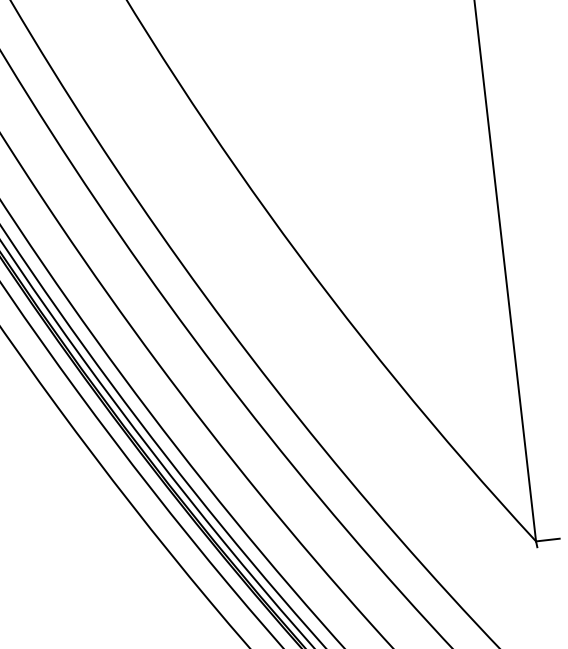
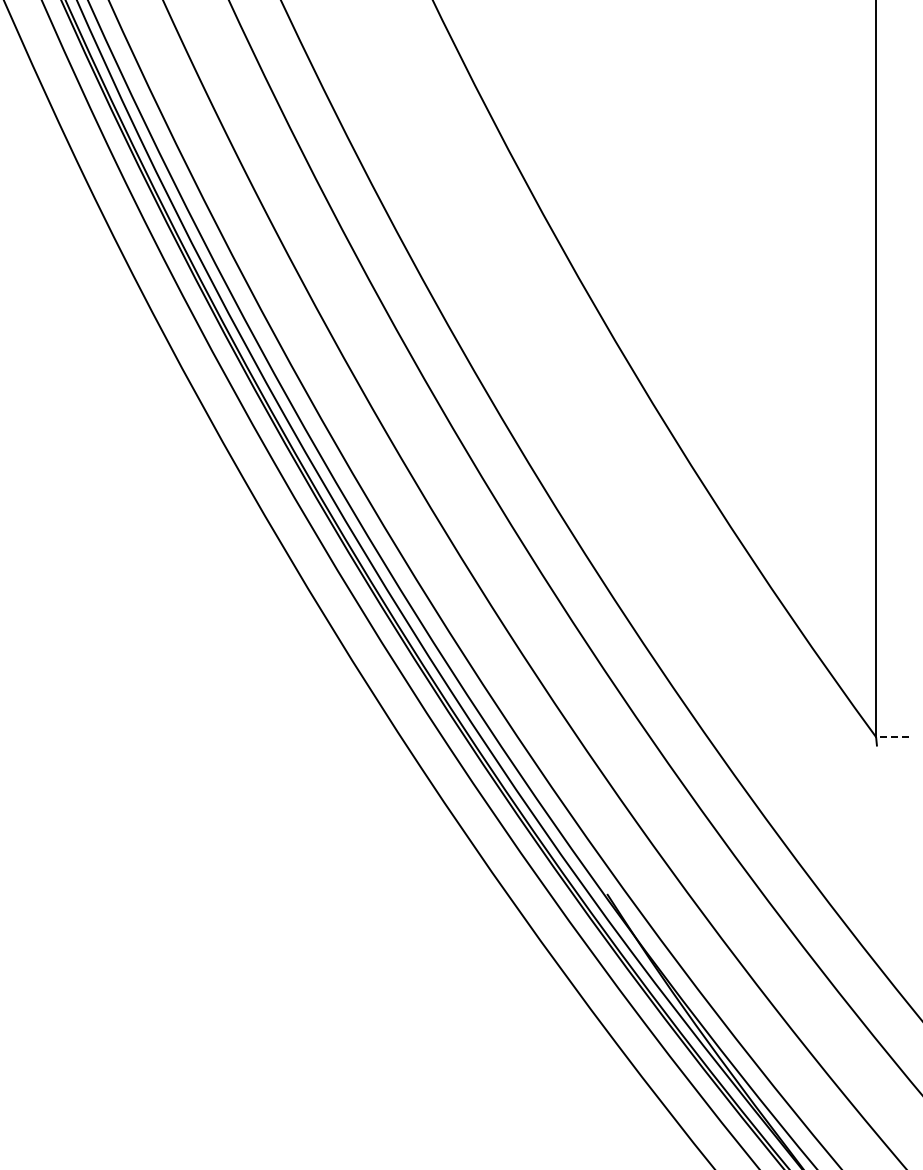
line: (547, 540) -> (891, 737), solid -> dashed

